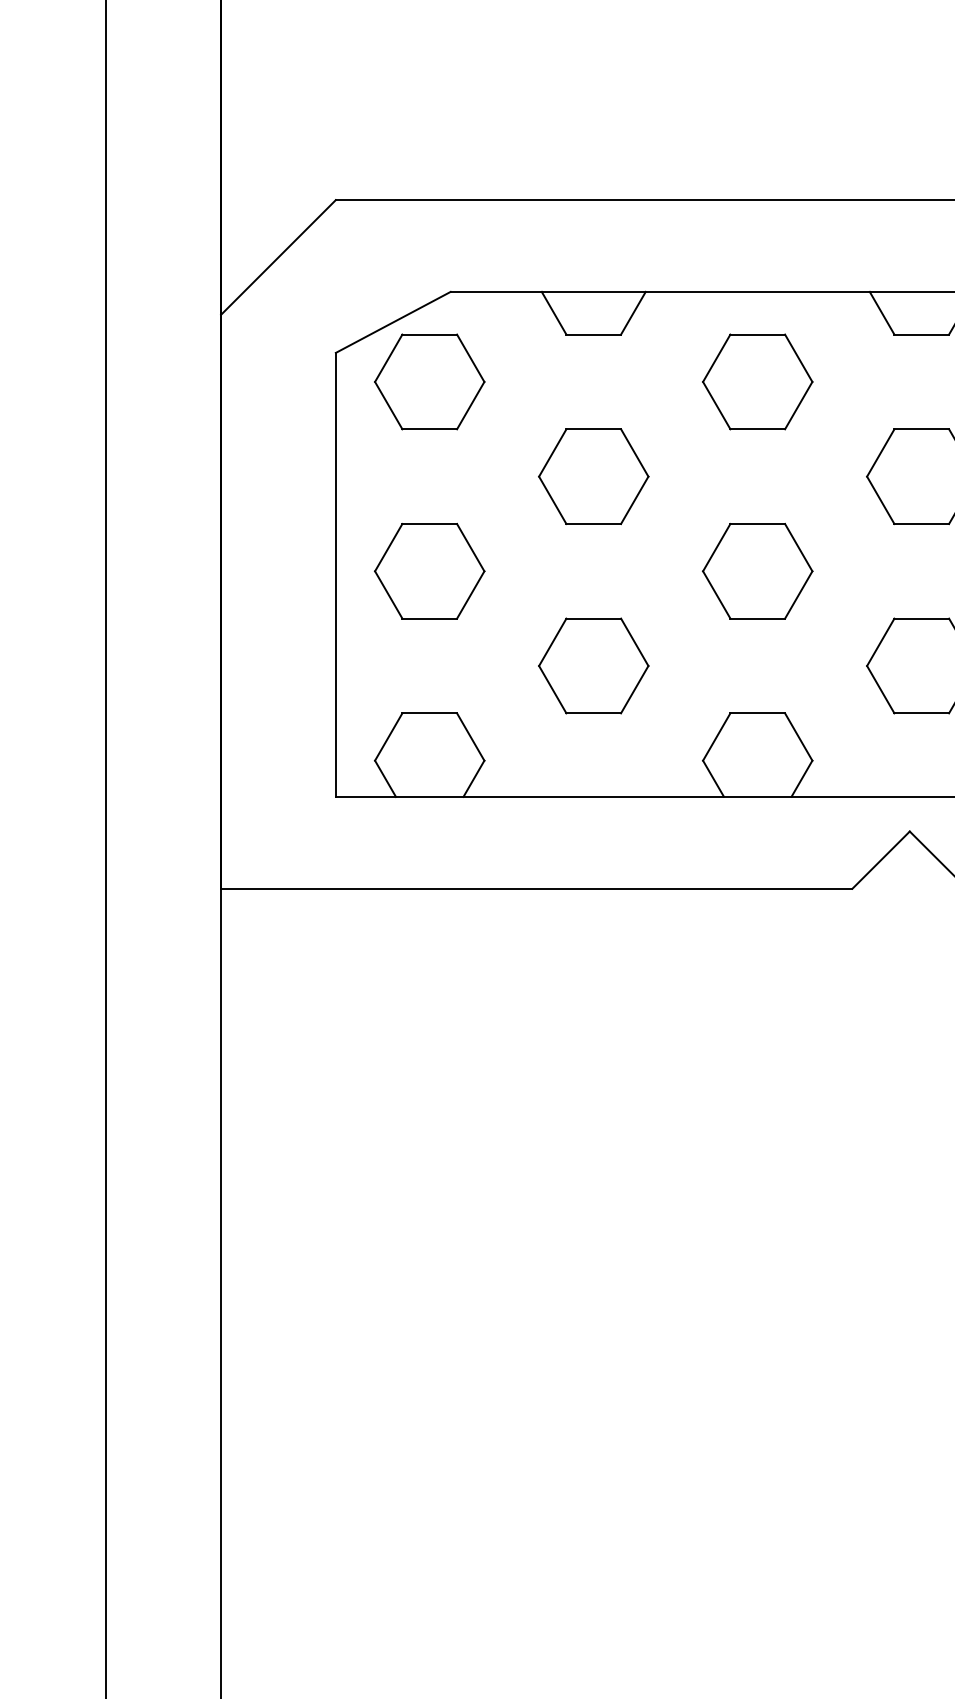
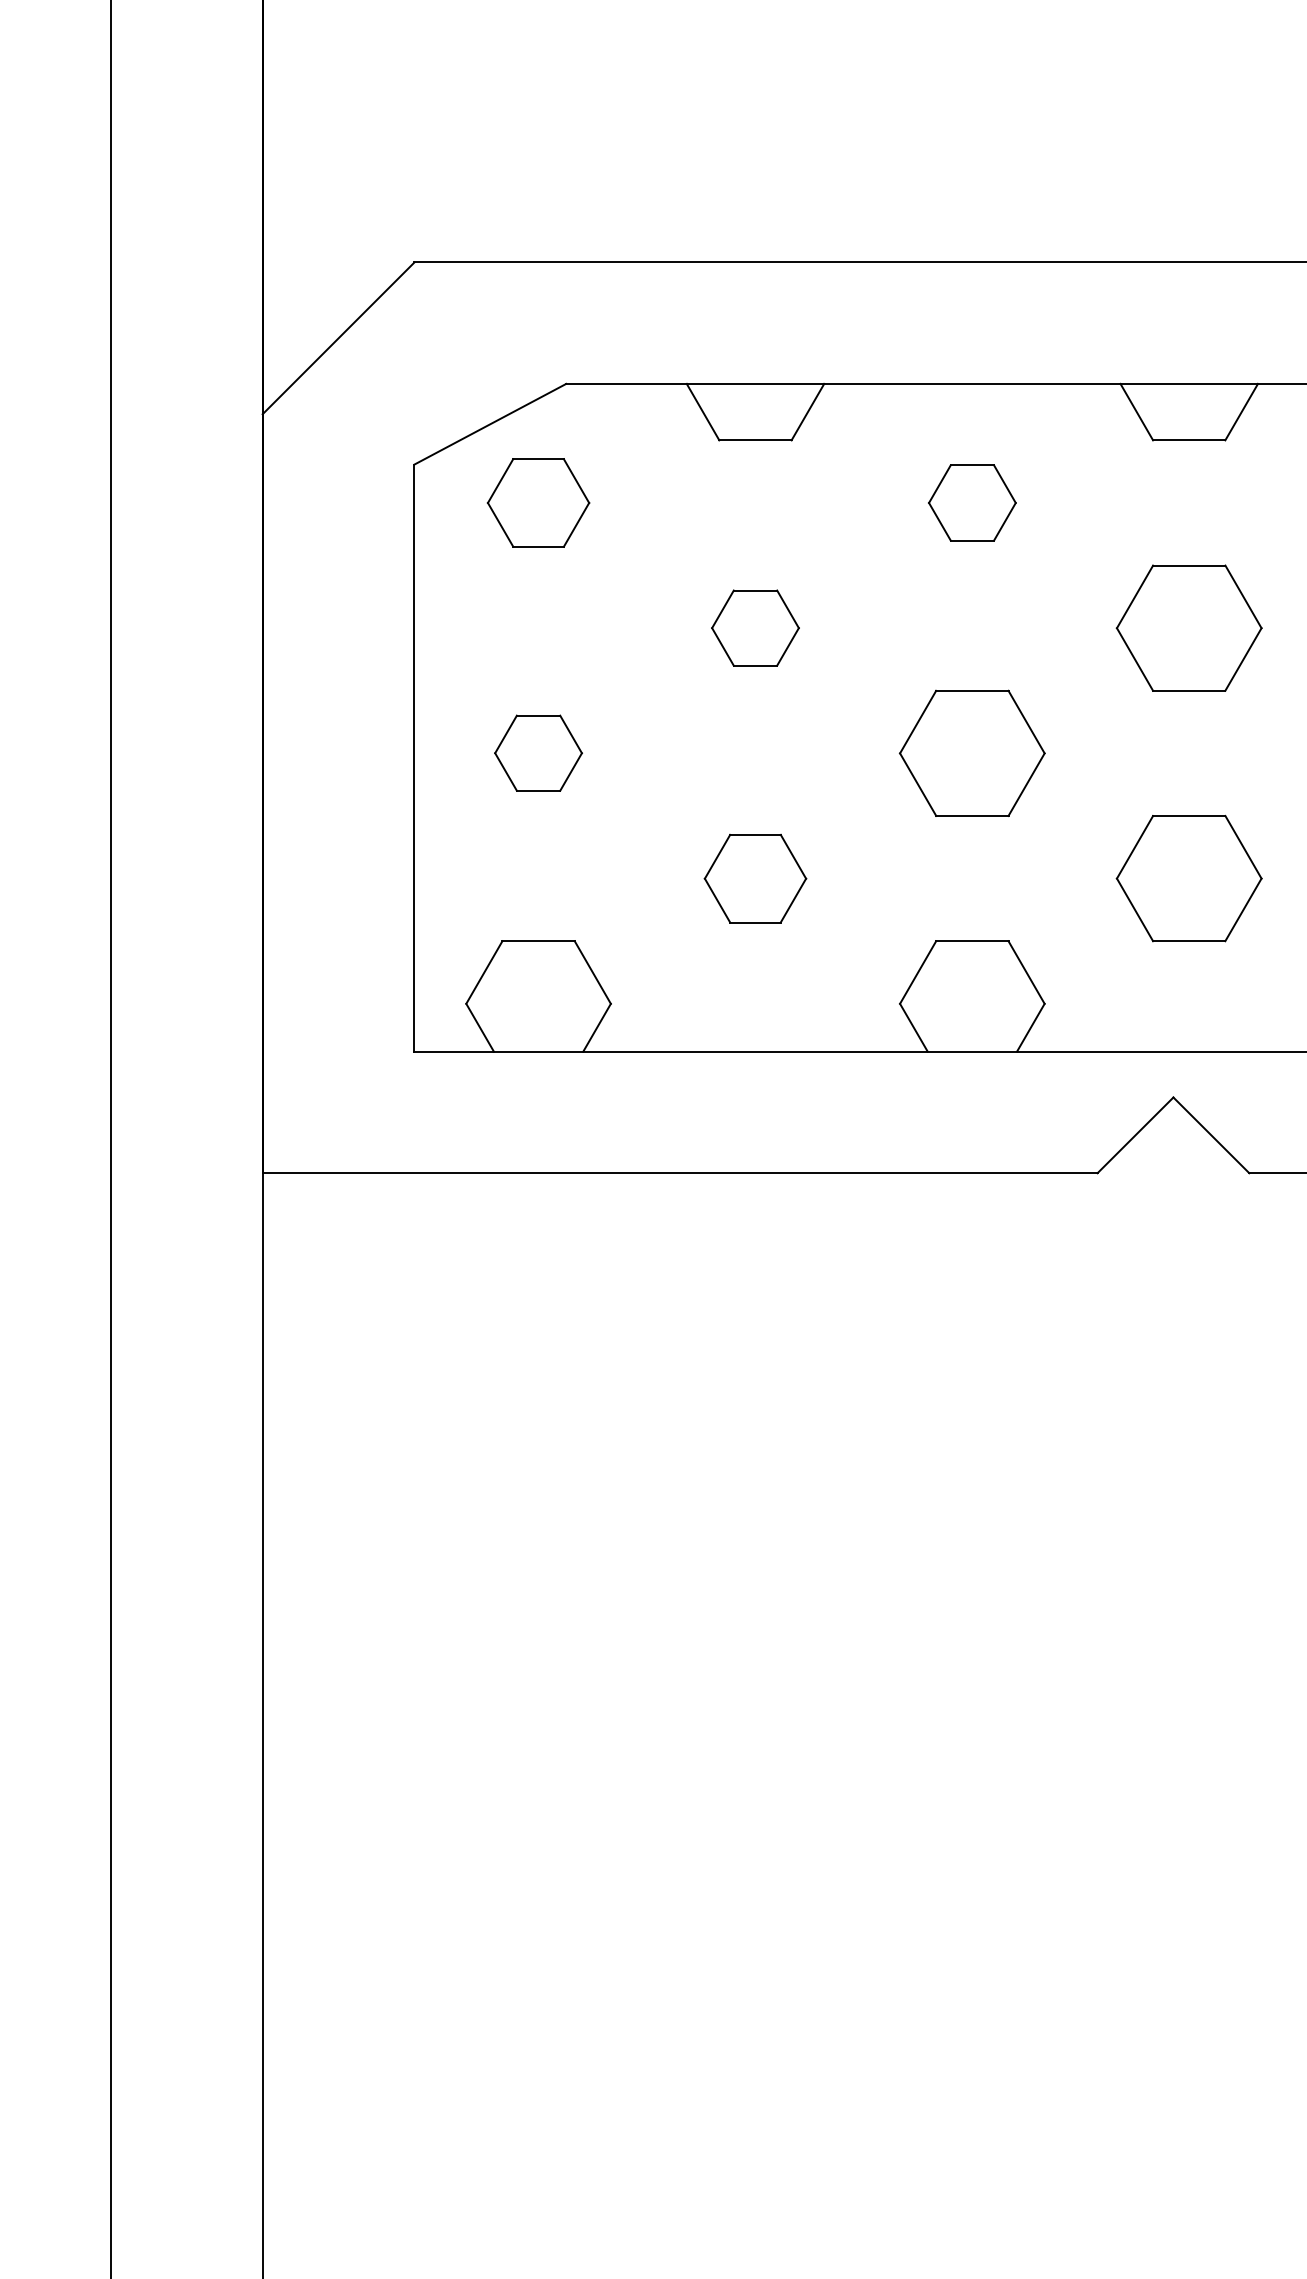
part: (429, 381) -> (538, 502), size x0.7
part: (757, 381) -> (972, 502), size x0.6
part: (593, 476) -> (755, 627), size x0.6
part: (429, 570) -> (538, 752), size x0.6
part: (593, 665) -> (755, 878), size x0.7

